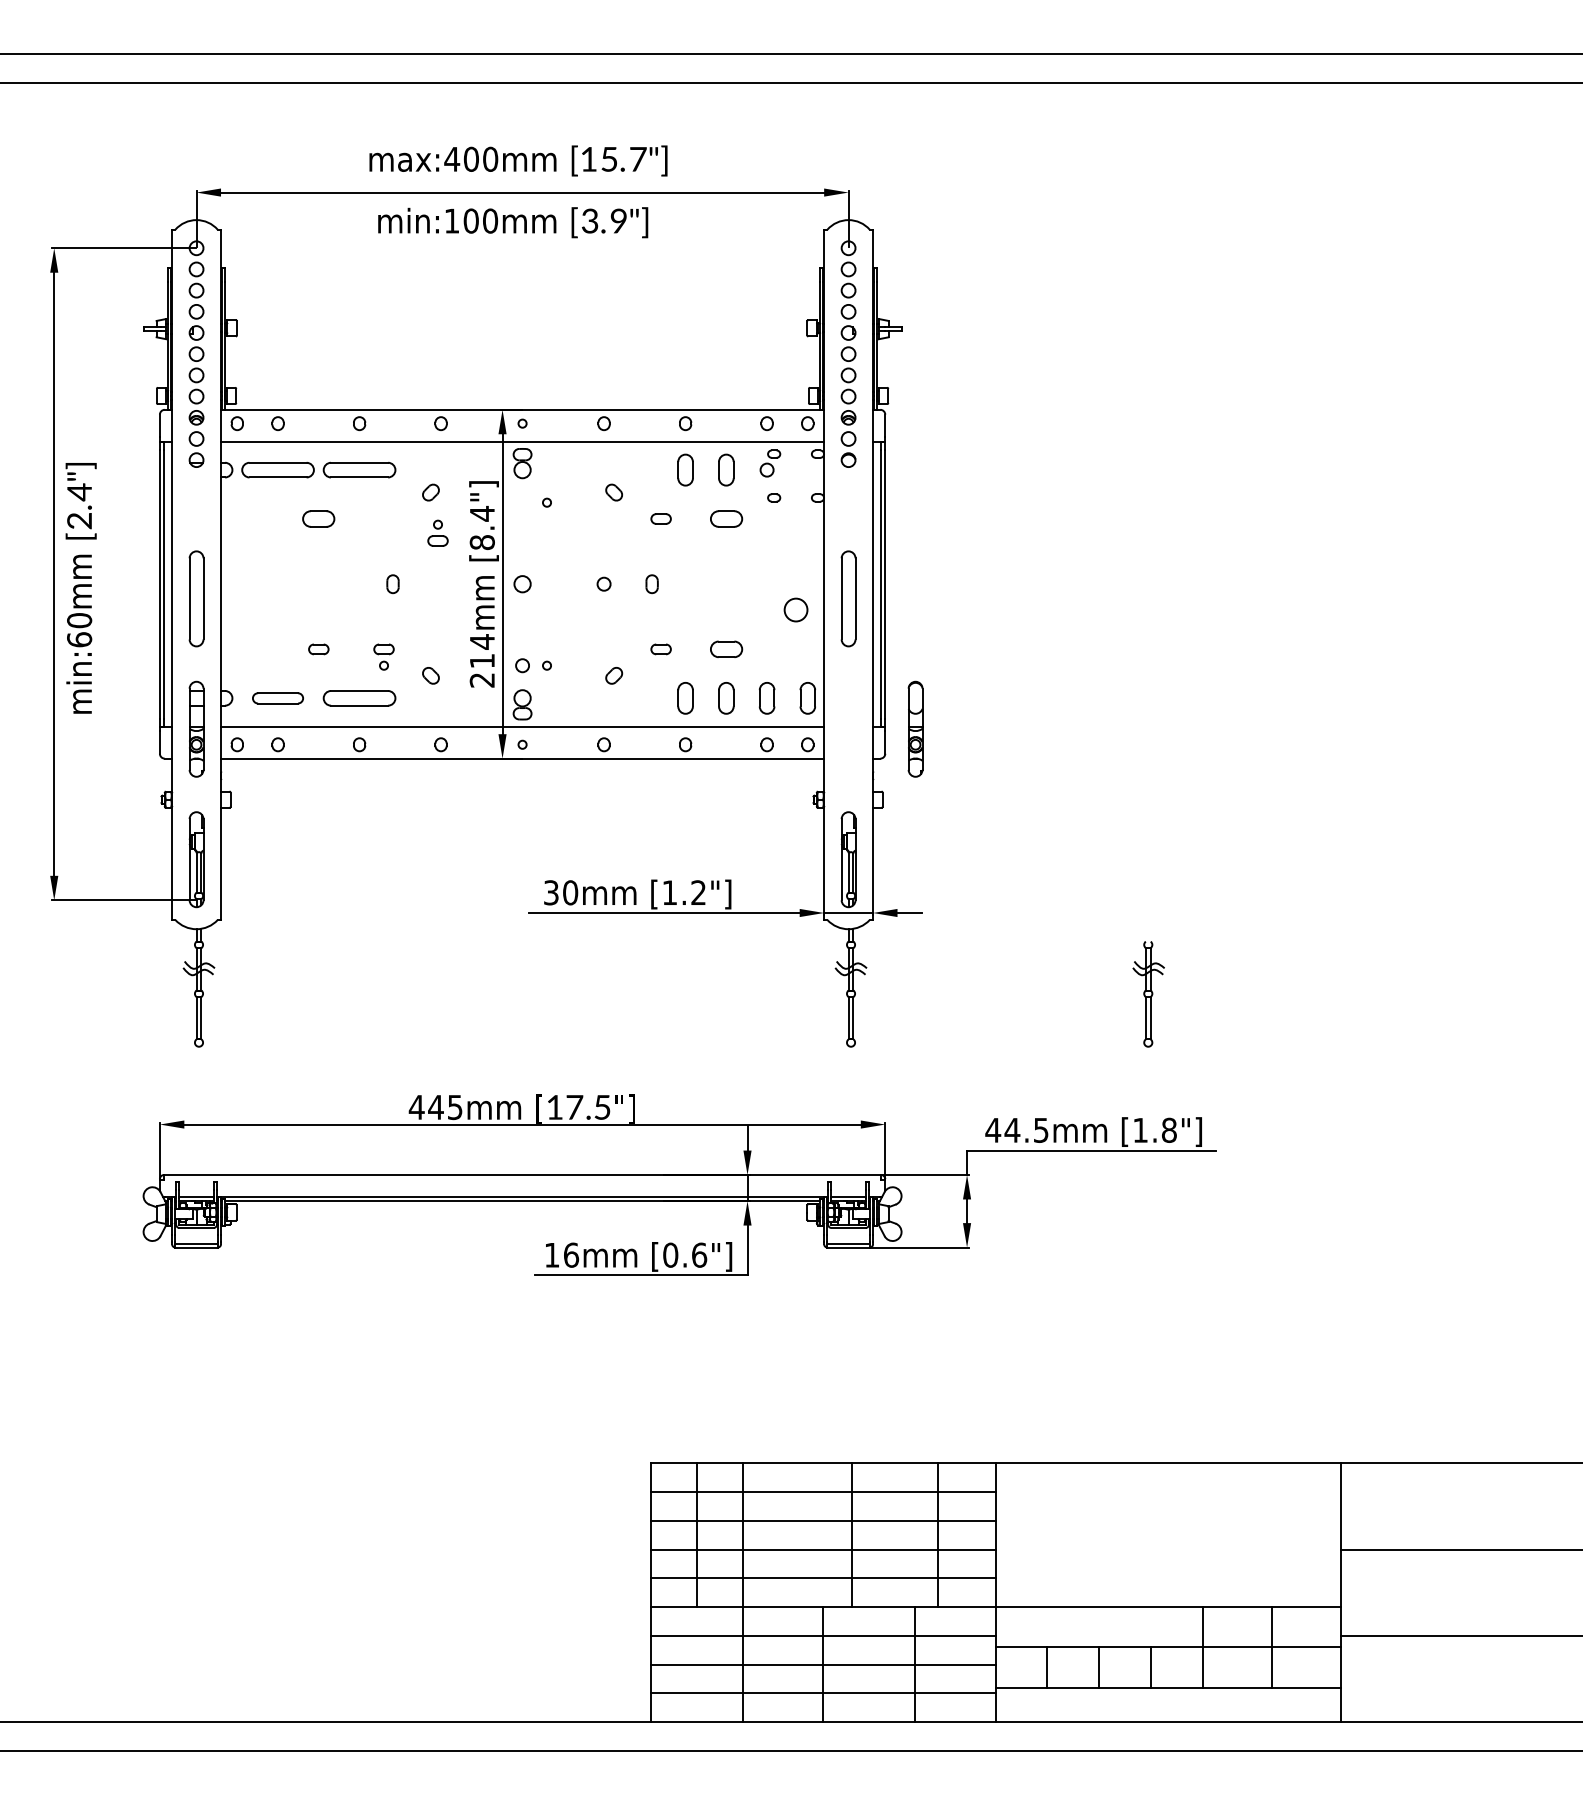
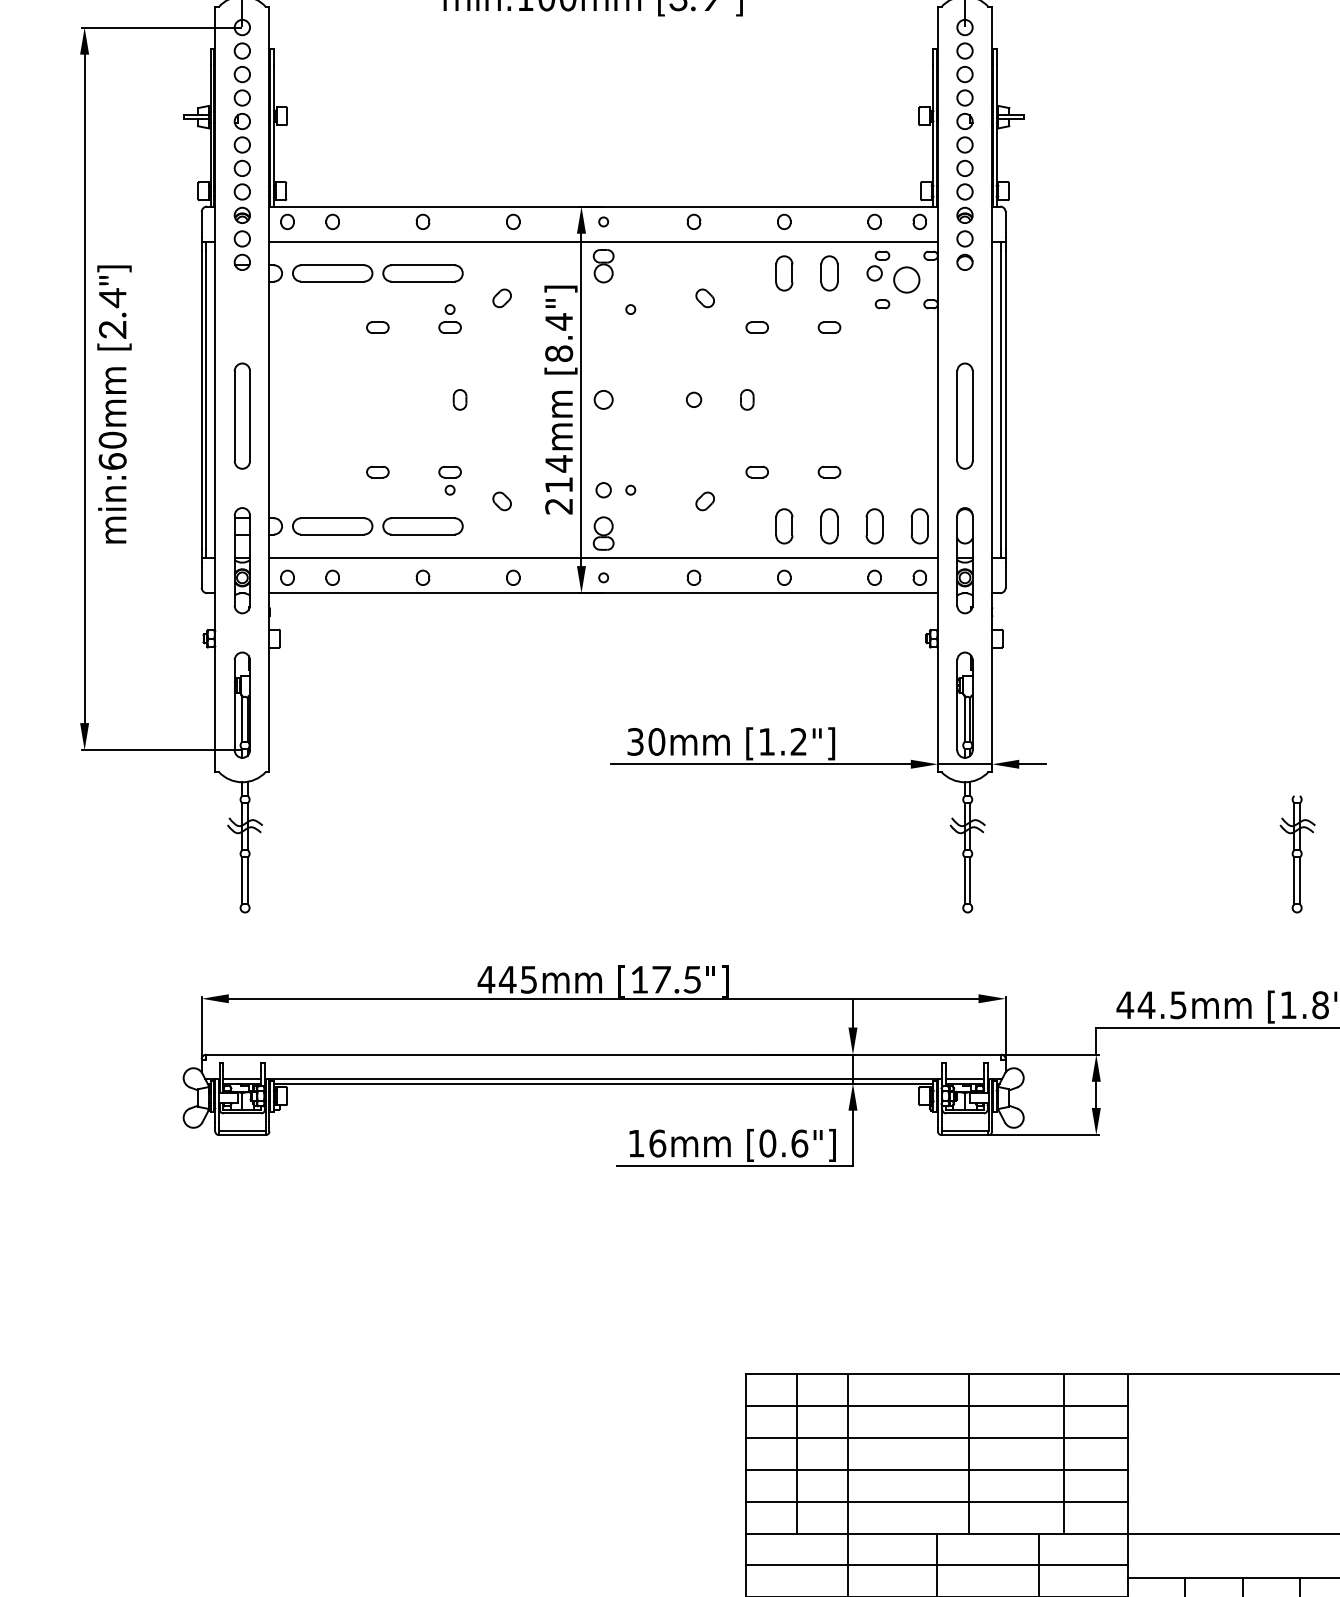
part: (318, 518) -> (377, 327), size x0.62
part: (725, 518) -> (828, 327), size x0.62
part: (437, 532) -> (449, 318), moved
circle: (795, 609) -> (906, 279), moved
part: (725, 649) -> (828, 472), size x0.62
part: (277, 698) -> (332, 526), size x1.43
part: (915, 728) -> (964, 559), moved

